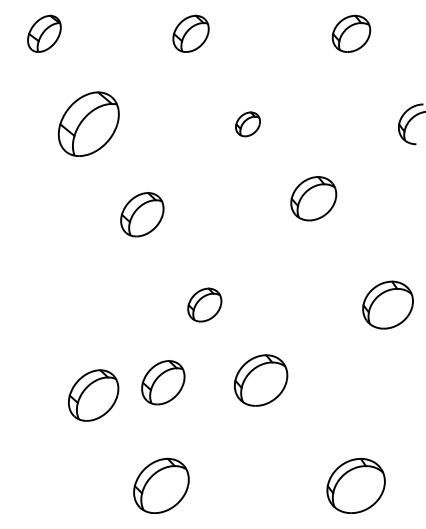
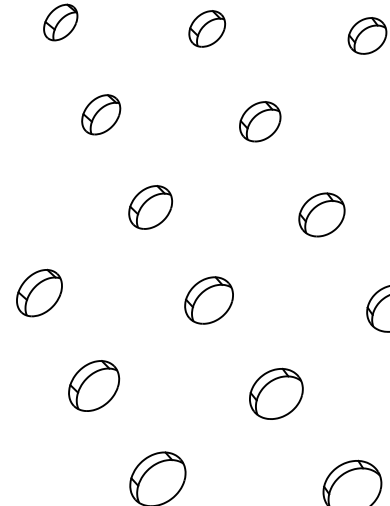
part: (88, 124) -> (100, 114), size x0.62
part: (247, 124) -> (259, 121), size x1.67
part: (313, 198) -> (321, 214), moved
part: (34, 304) -> (39, 292), added
part: (204, 304) -> (208, 299), size x1.43
part: (261, 380) -> (276, 393), moved
part: (163, 382) -> (164, 376), removed

